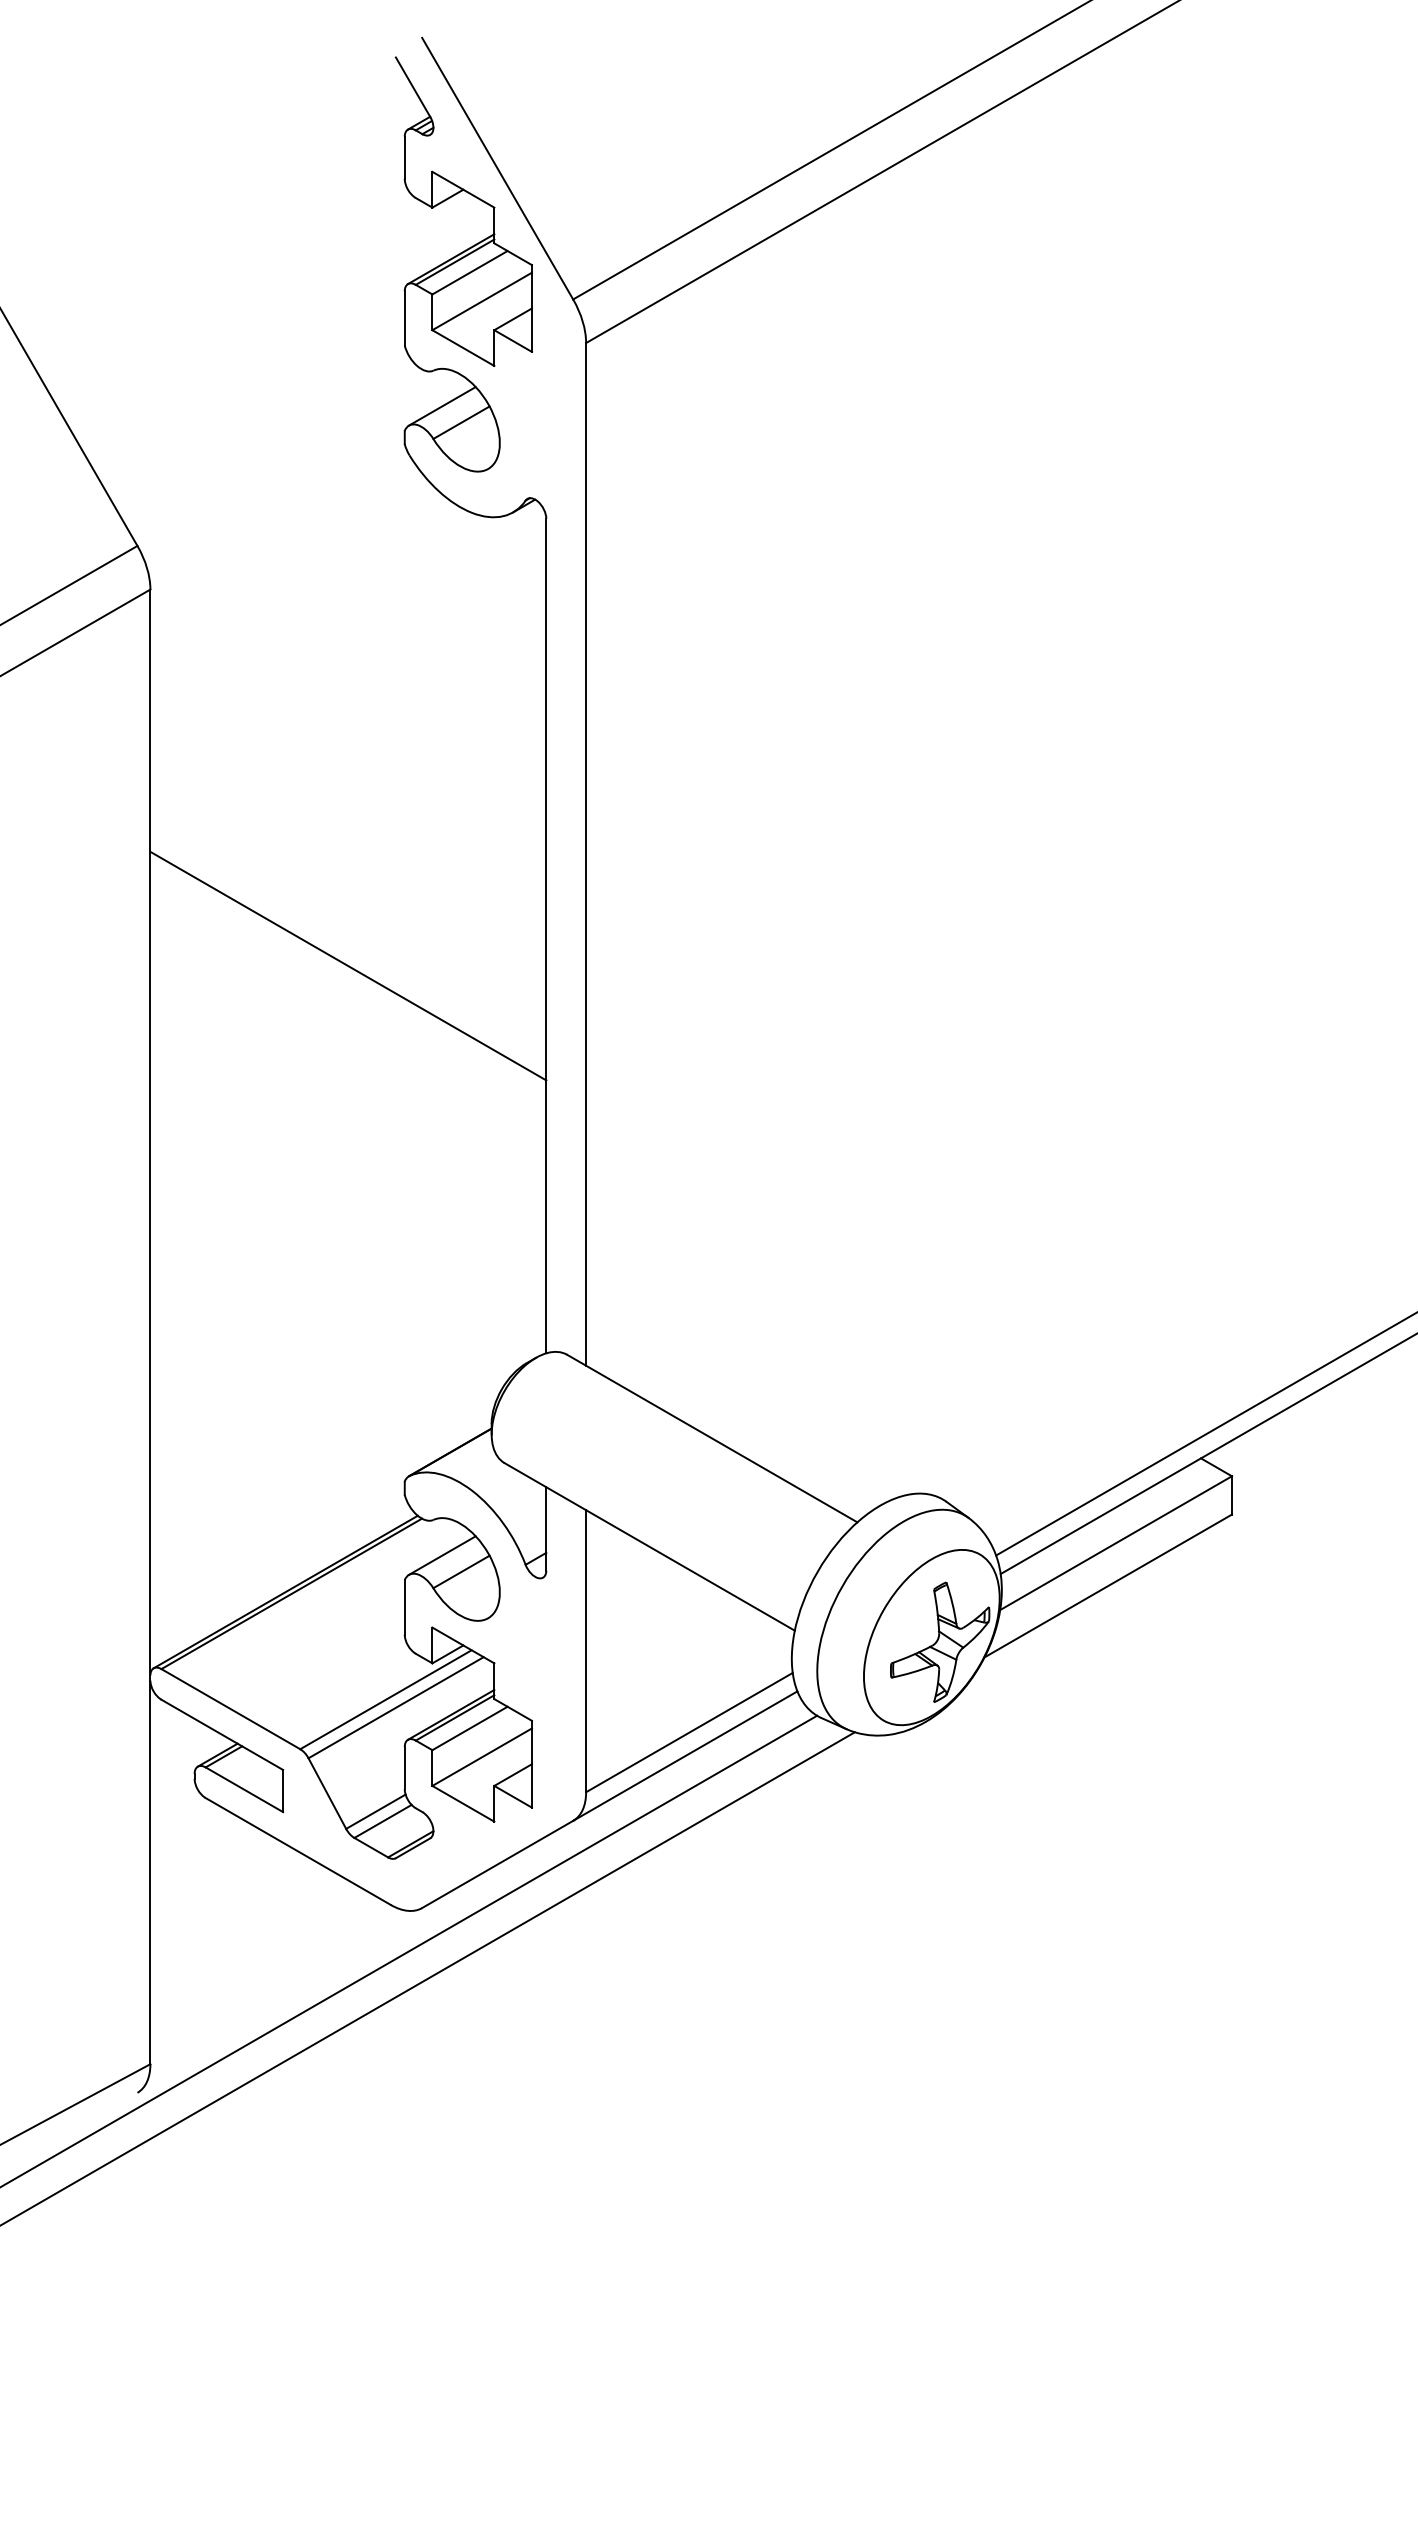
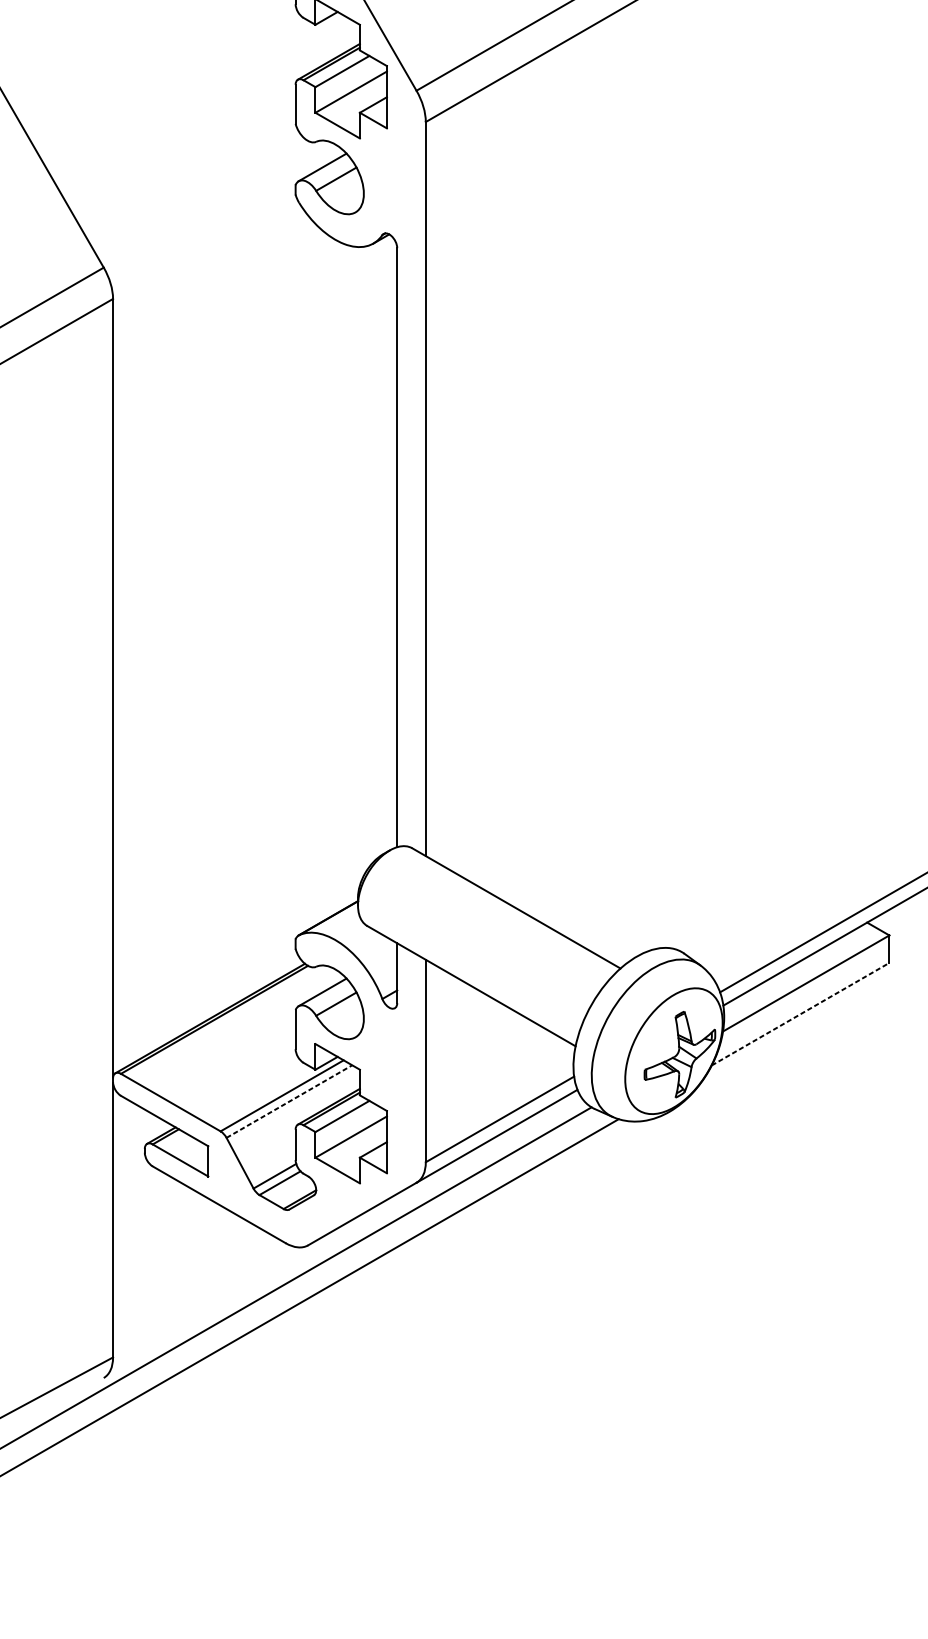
line: (348, 965) -> (255, 568), removed
line: (1108, 1586) -> (800, 1014), solid -> dashed
line: (396, 1707) -> (289, 1101), solid -> dashed

